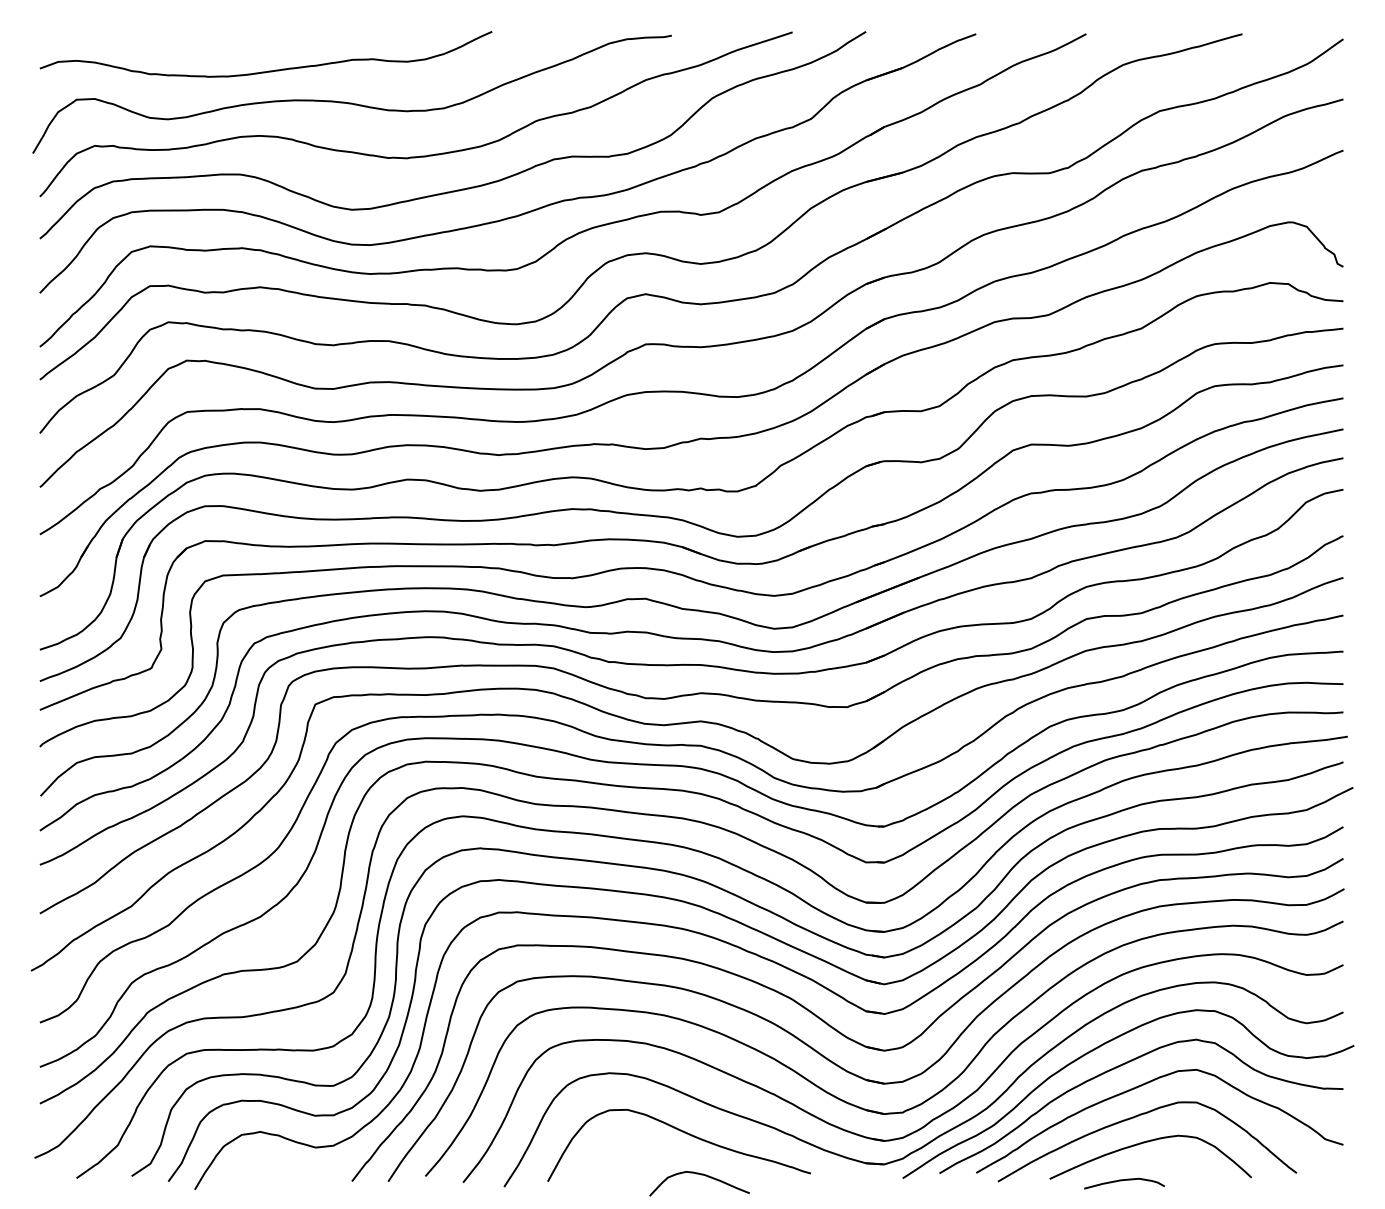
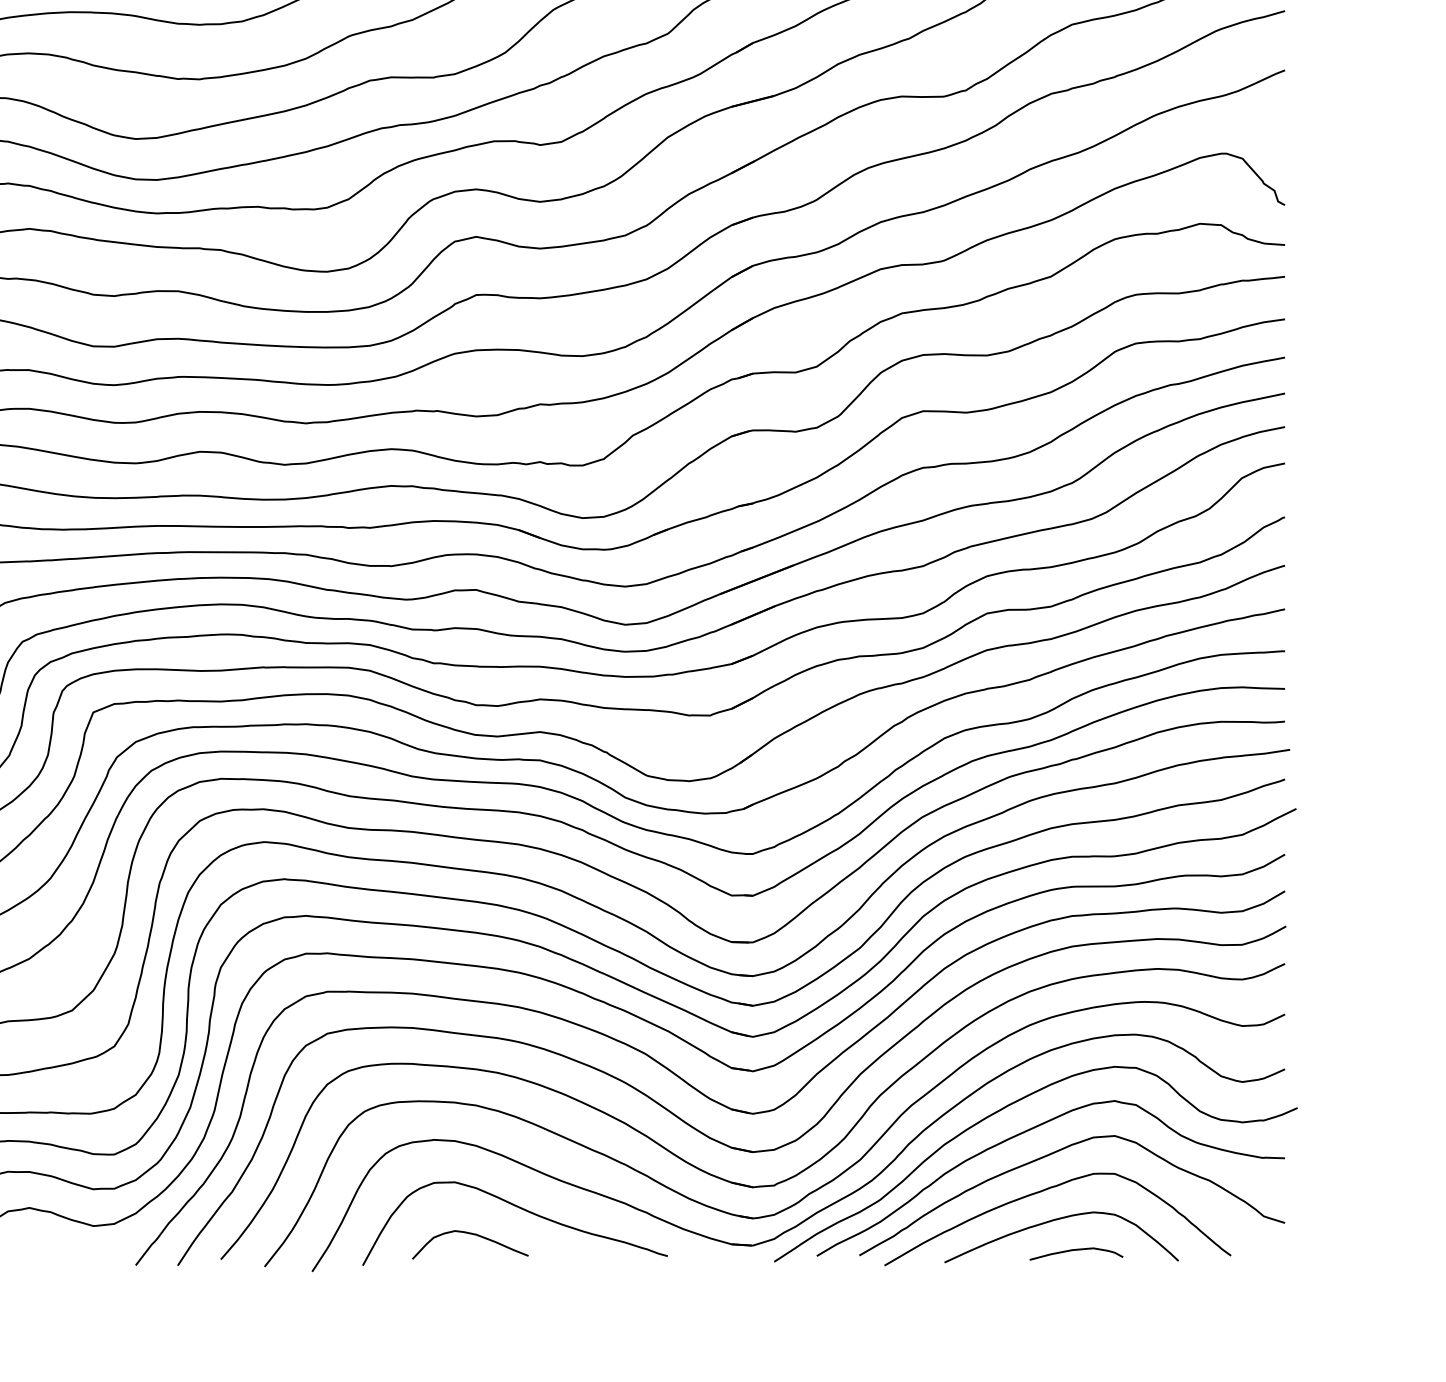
curve: (701, 1175) -> (472, 1235), moved
curve: (1122, 1181) -> (1074, 1251), moved

